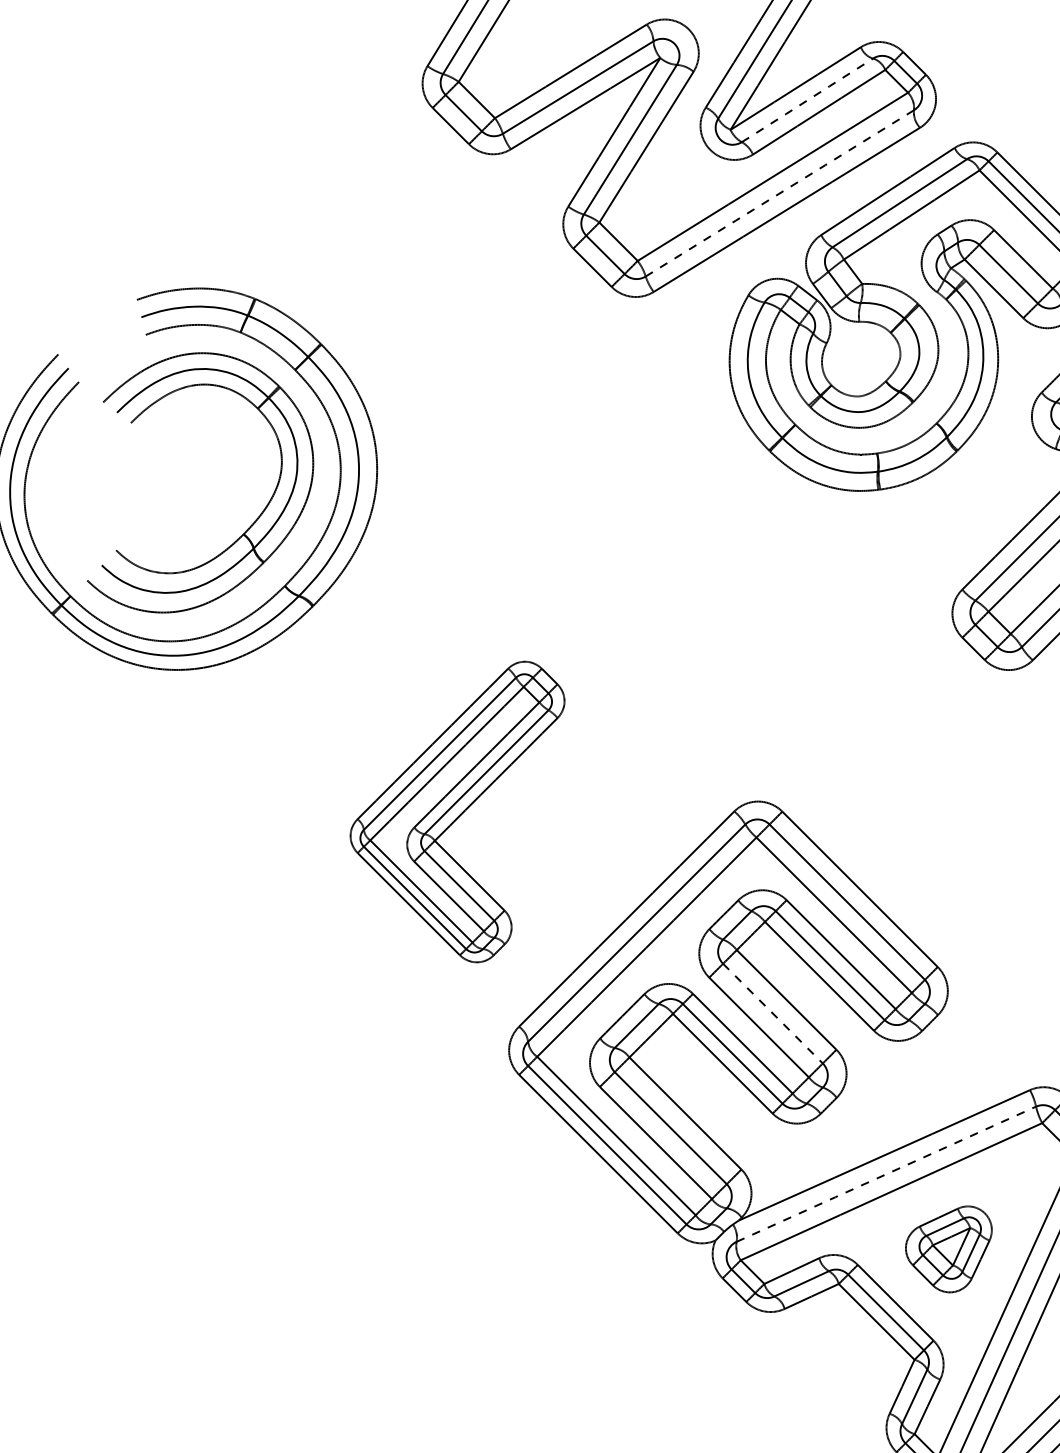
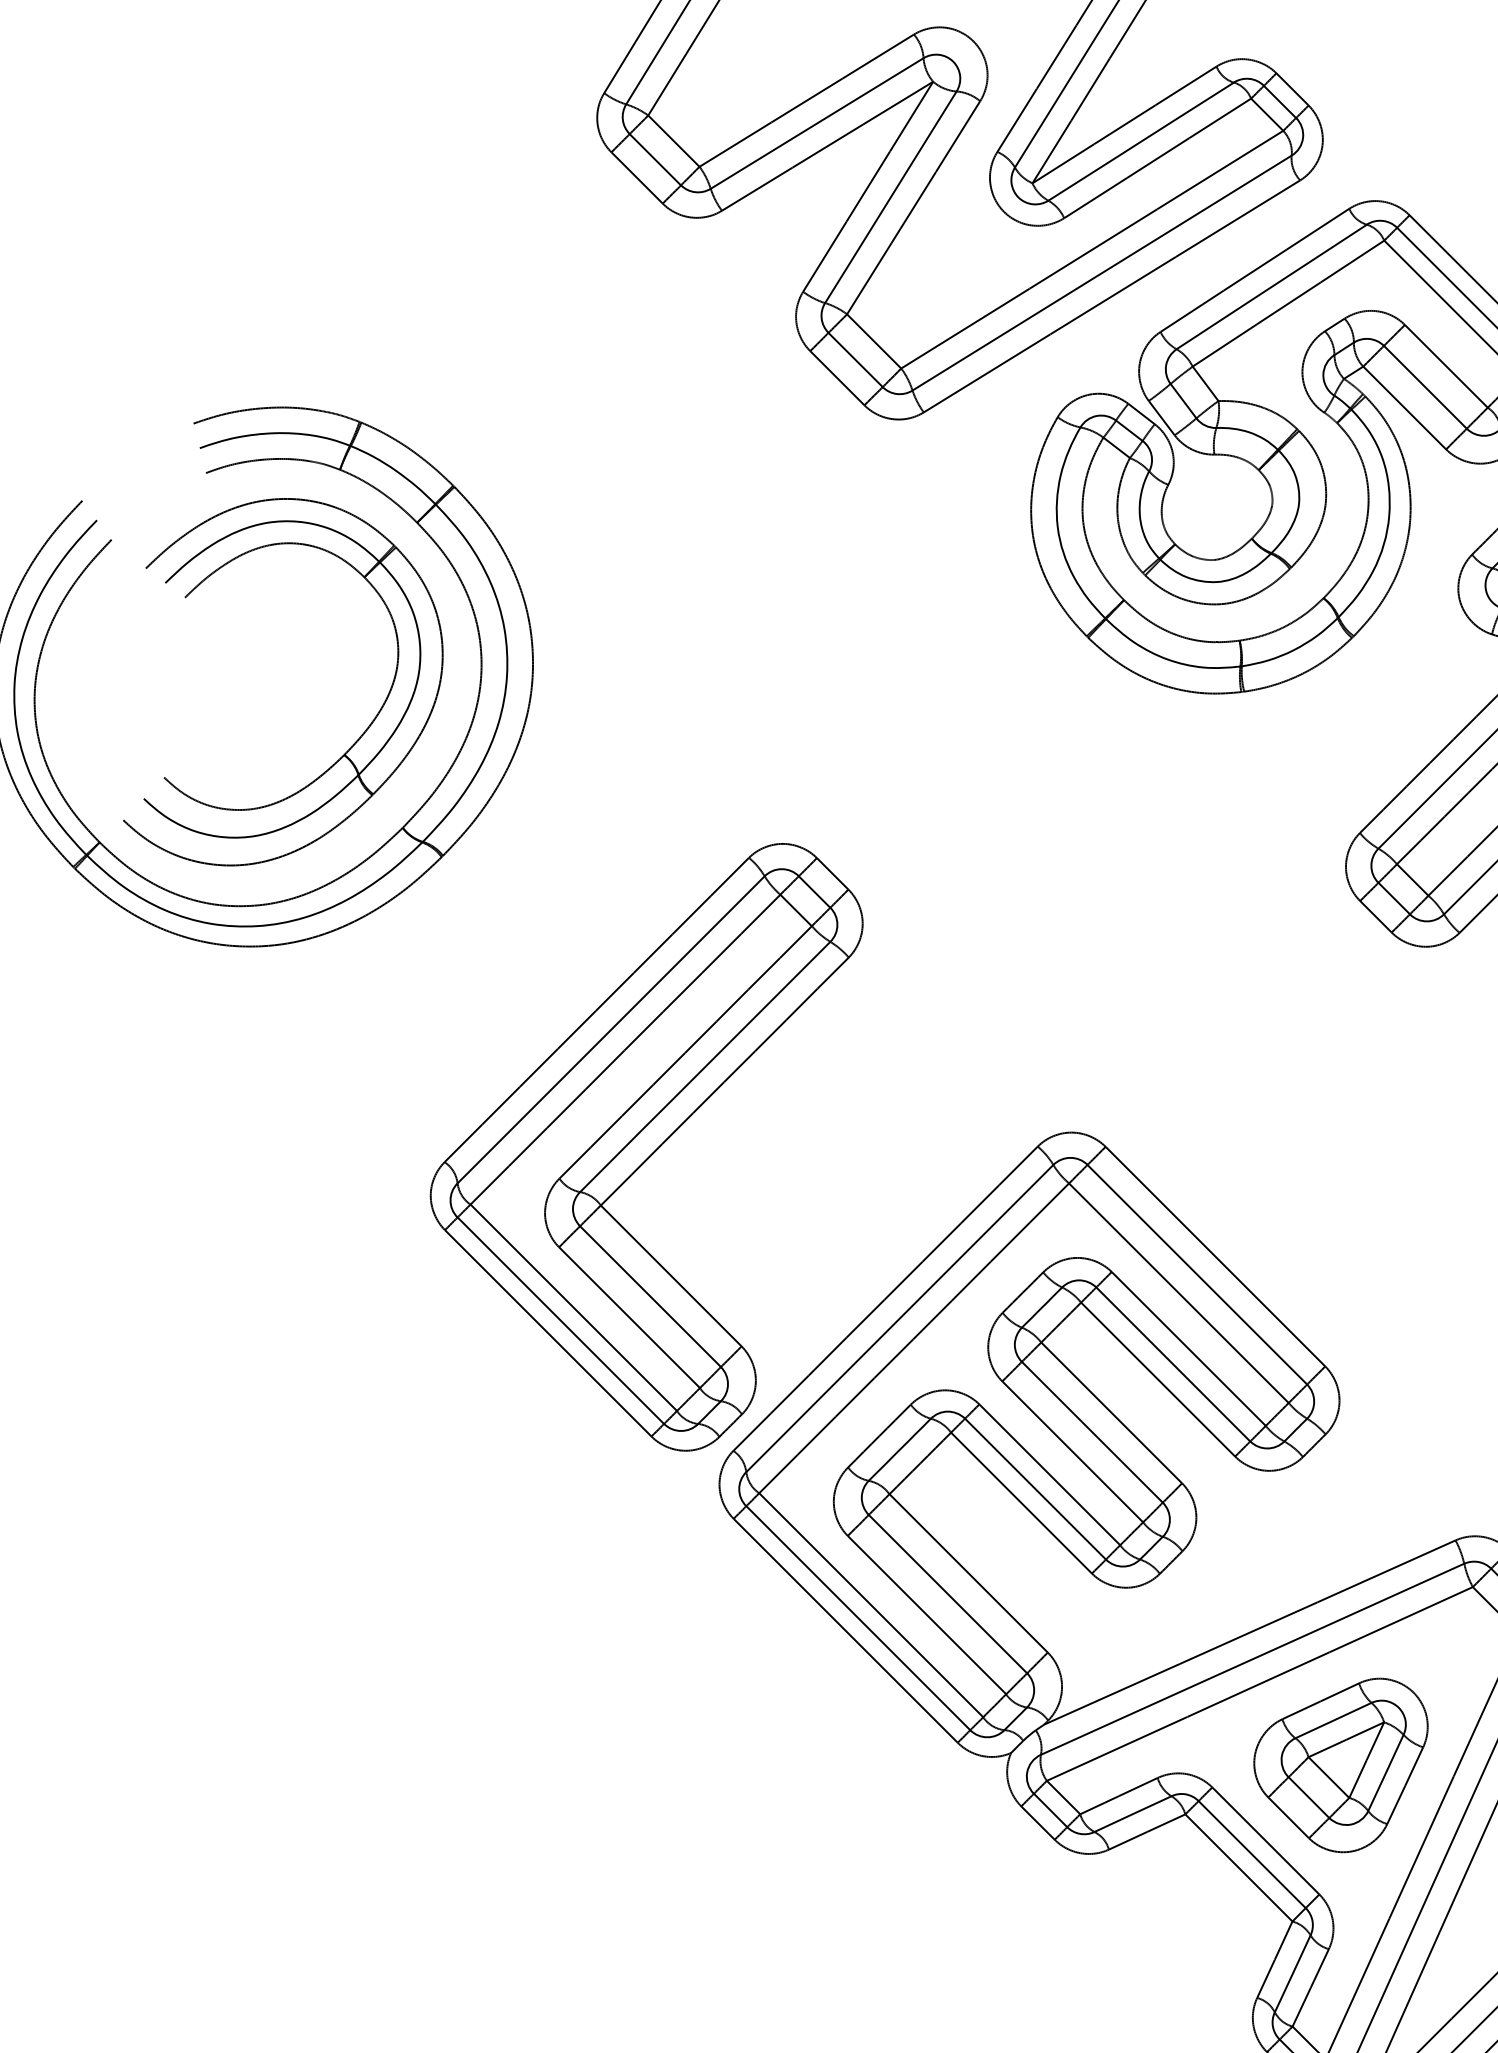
line: (807, 100) -> (1141, 141), dashed -> solid
line: (779, 193) -> (1101, 273), dashed -> solid
part: (457, 812) -> (646, 1147), size x1.43
line: (773, 1013) -> (1092, 1432), dashed -> solid
line: (886, 1174) -> (1252, 1659), dashed -> solid
part: (948, 1249) -> (1340, 1765), size x1.43

